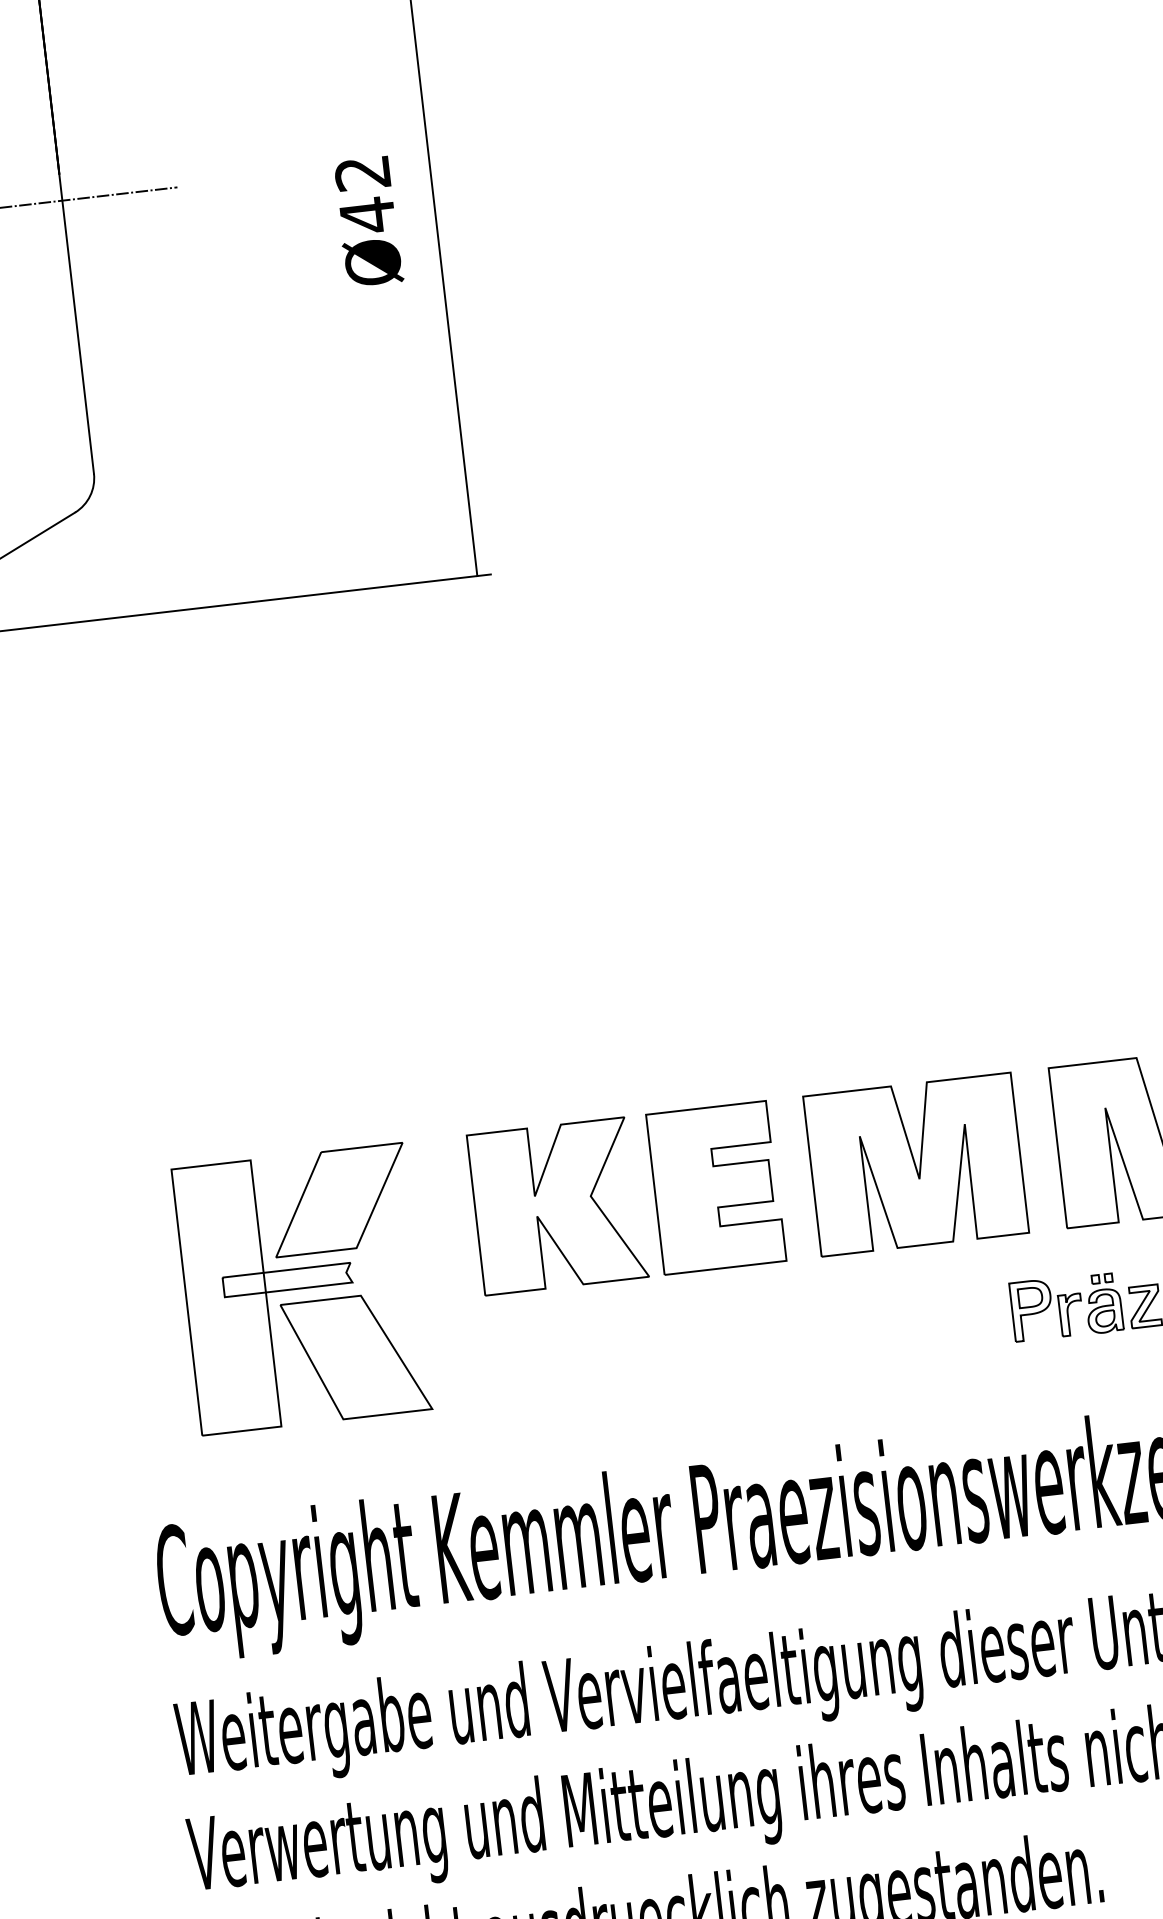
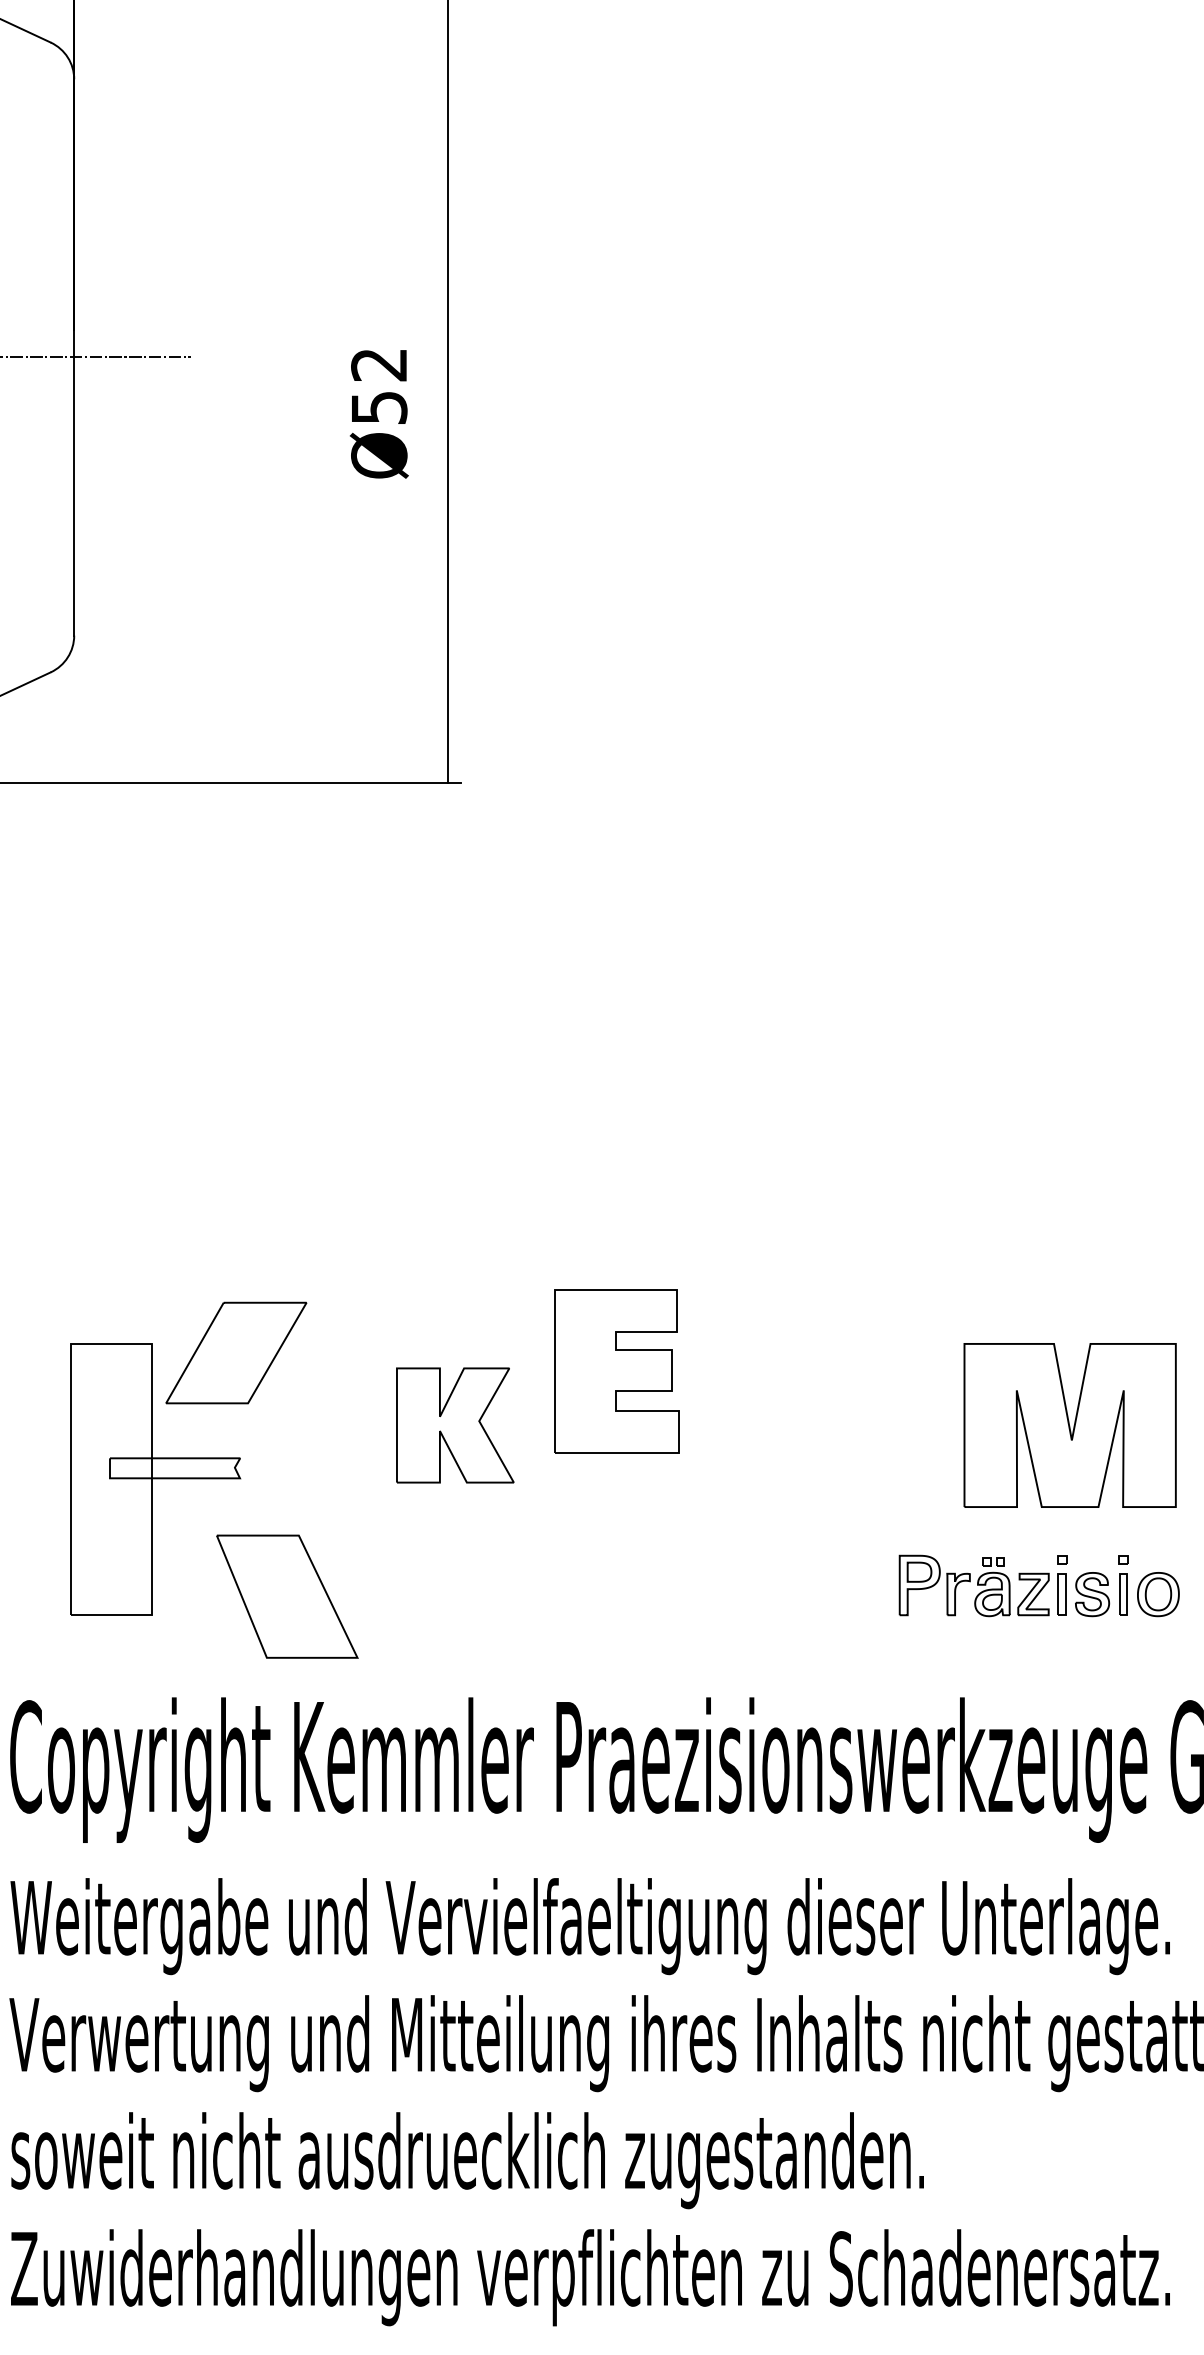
text: (367, 215) -> (379, 407), Ø42 -> Ø52
part: (915, 1164) -> (819, 1425), removed
part: (716, 1187) -> (616, 1371), moved
part: (339, 1199) -> (236, 1352), moved
part: (558, 1206) -> (455, 1425), size x0.7
part: (356, 1356) -> (287, 1596), moved

